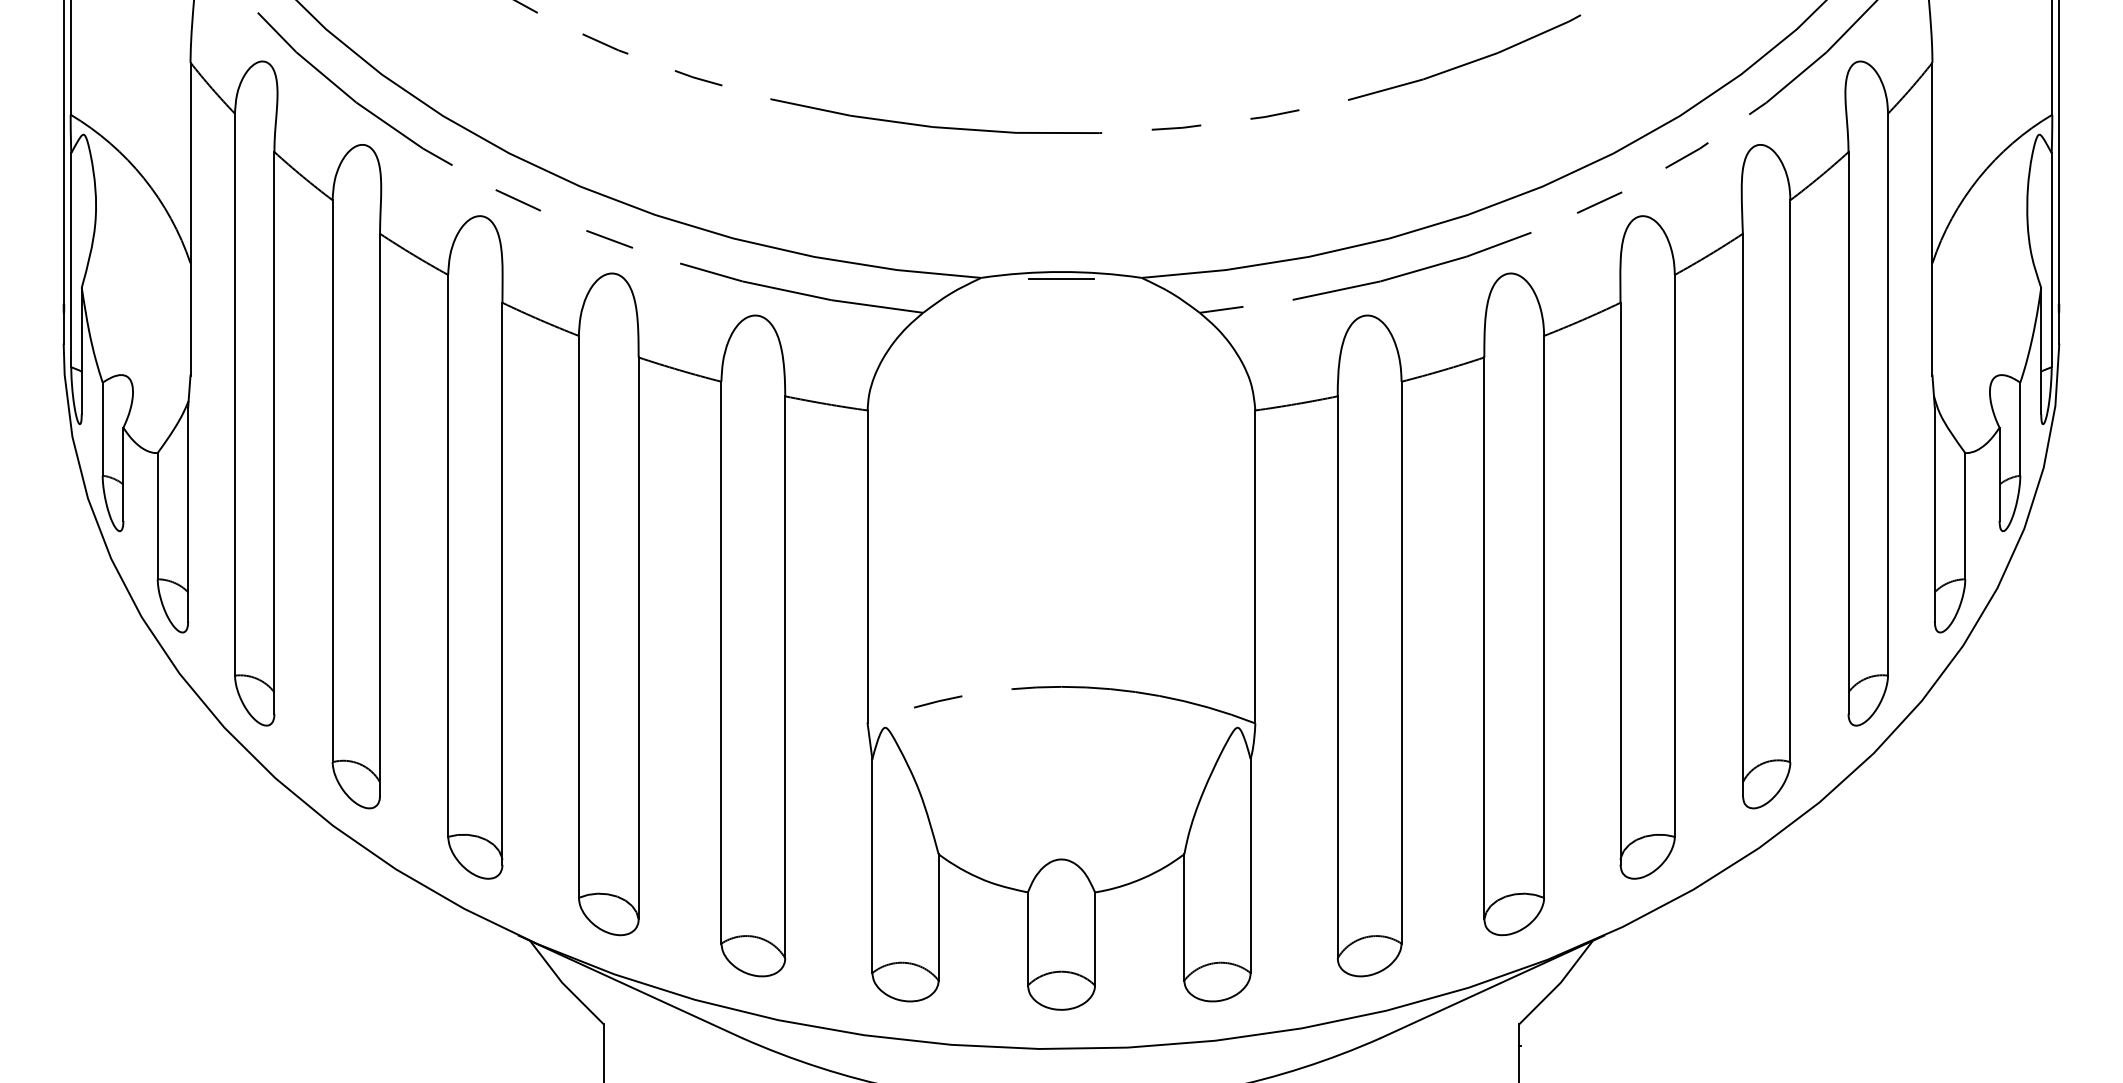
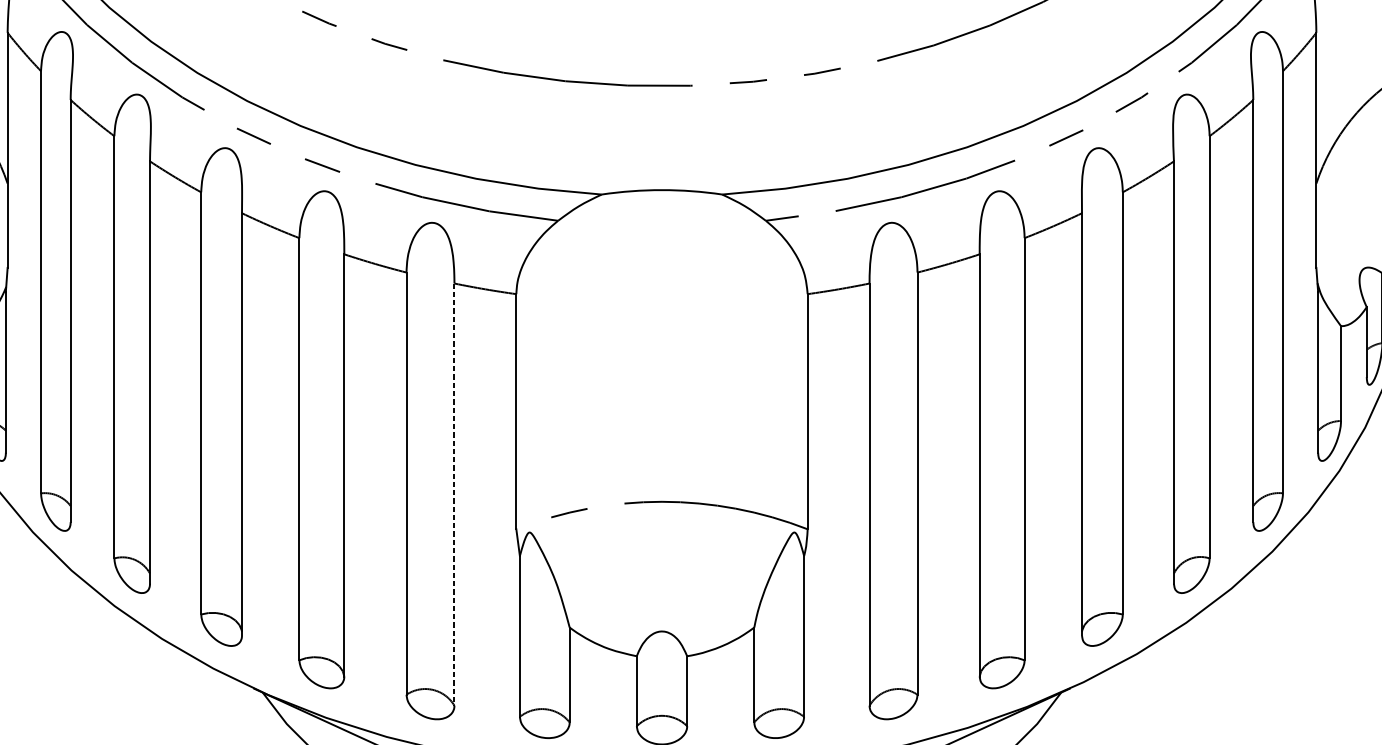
line: (1061, 278) -> (662, 194), removed
line: (785, 677) -> (454, 494), solid -> dashed

